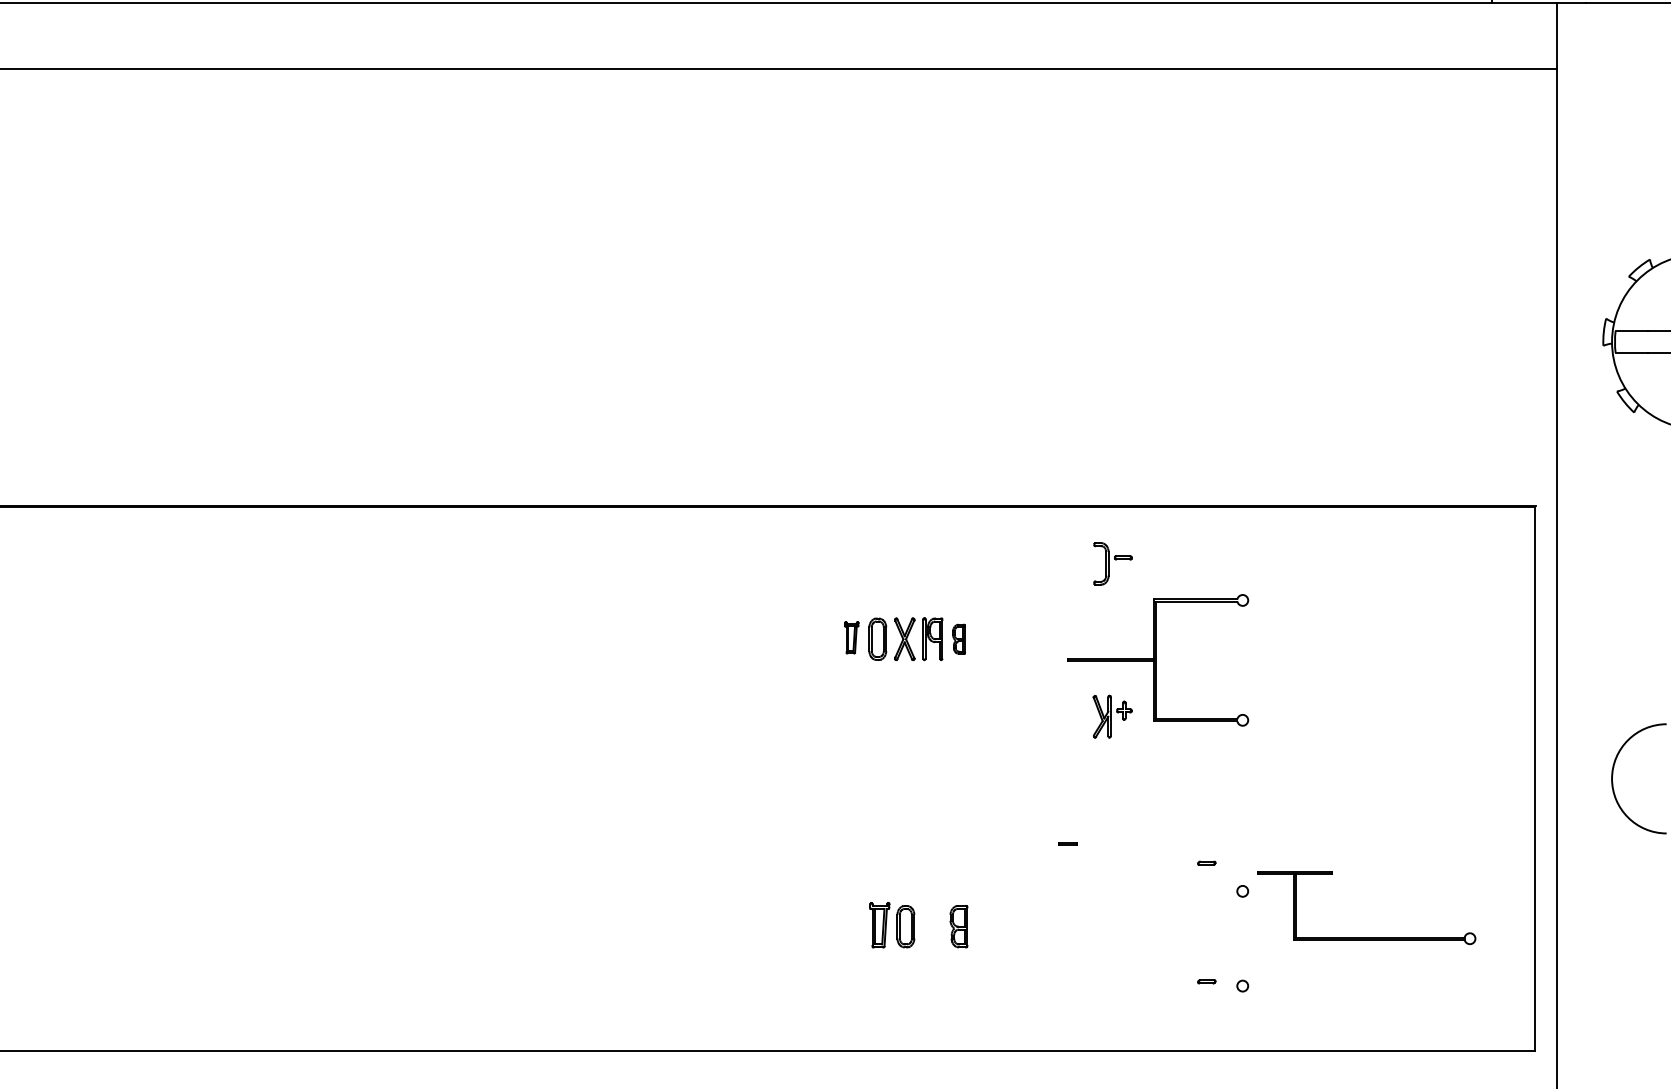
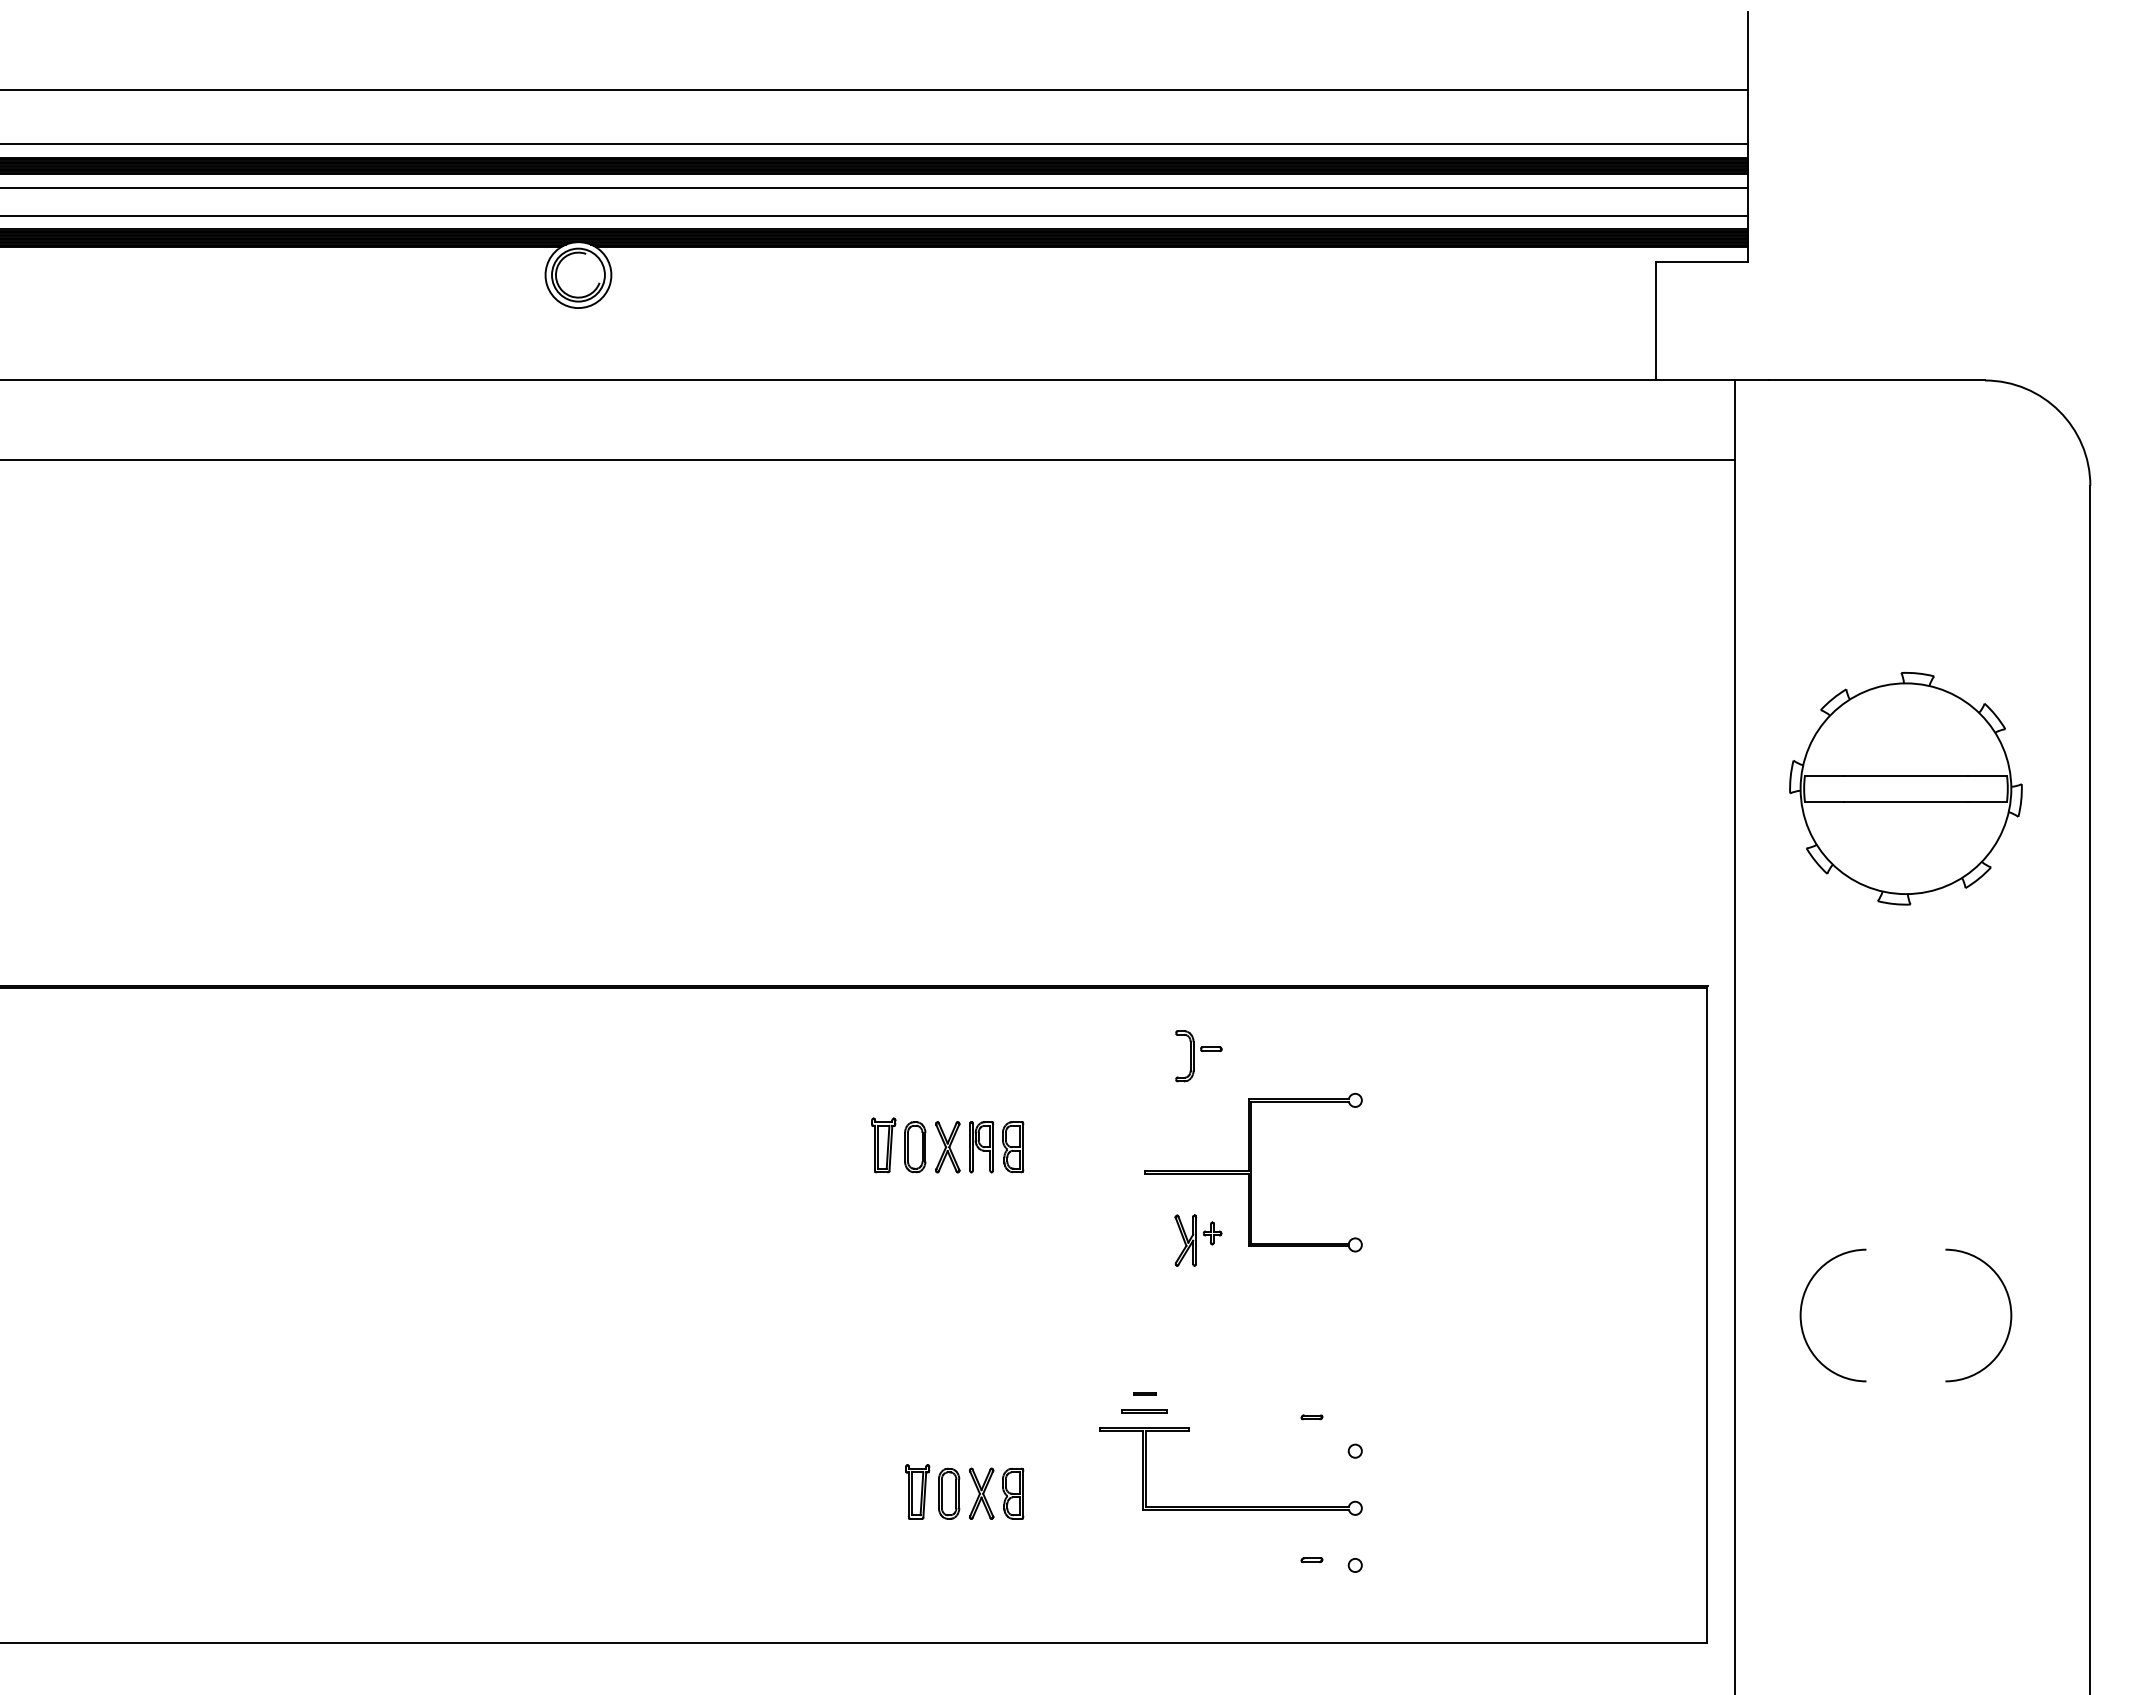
part: (851, 637) -> (883, 1145), size x1.43
part: (959, 639) -> (1013, 1147), size x1.43
line: (1067, 857) -> (1144, 1410), added
part: (932, 926) -> (981, 1493), added
part: (1366, 937) -> (1230, 1506), moved

